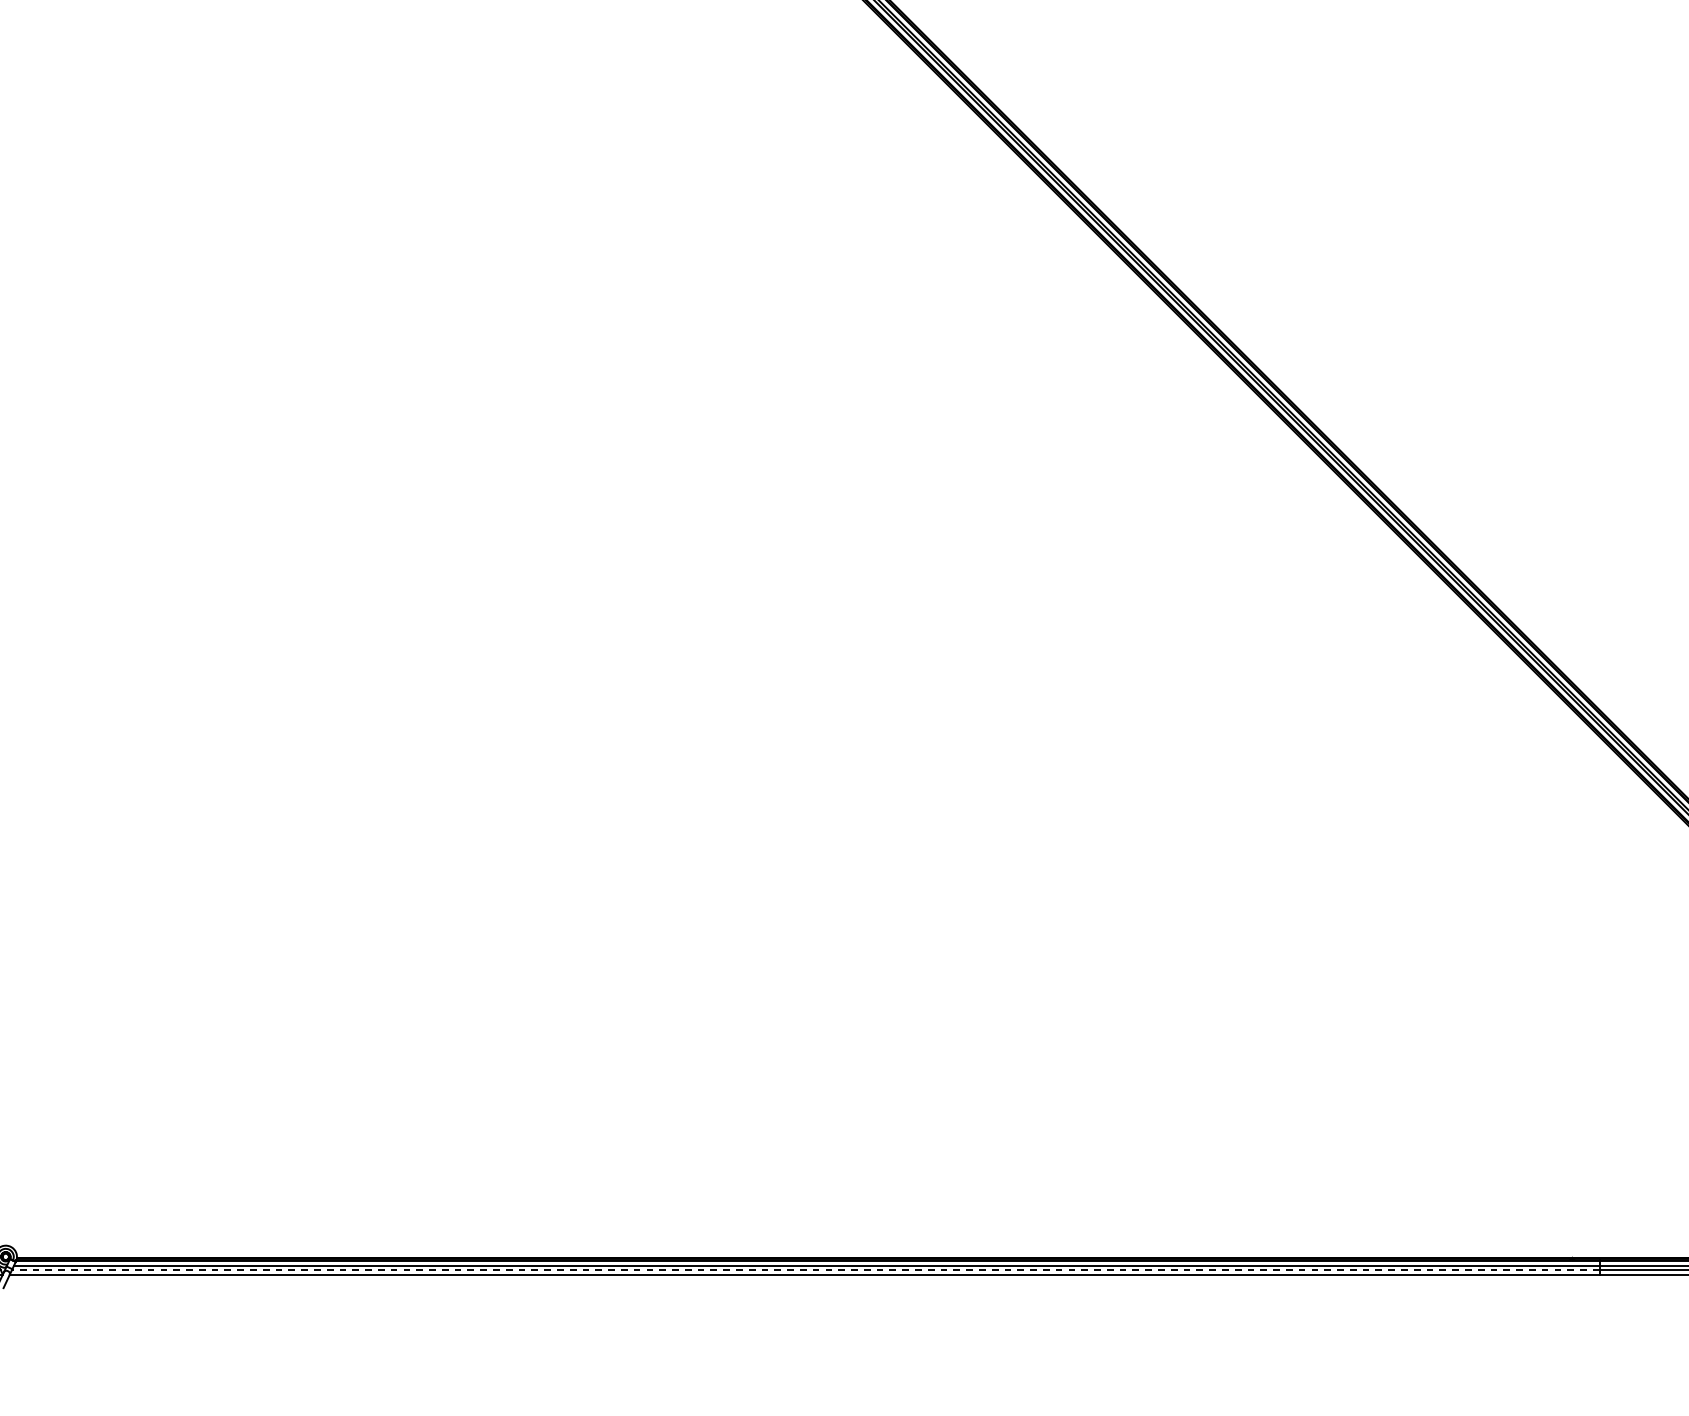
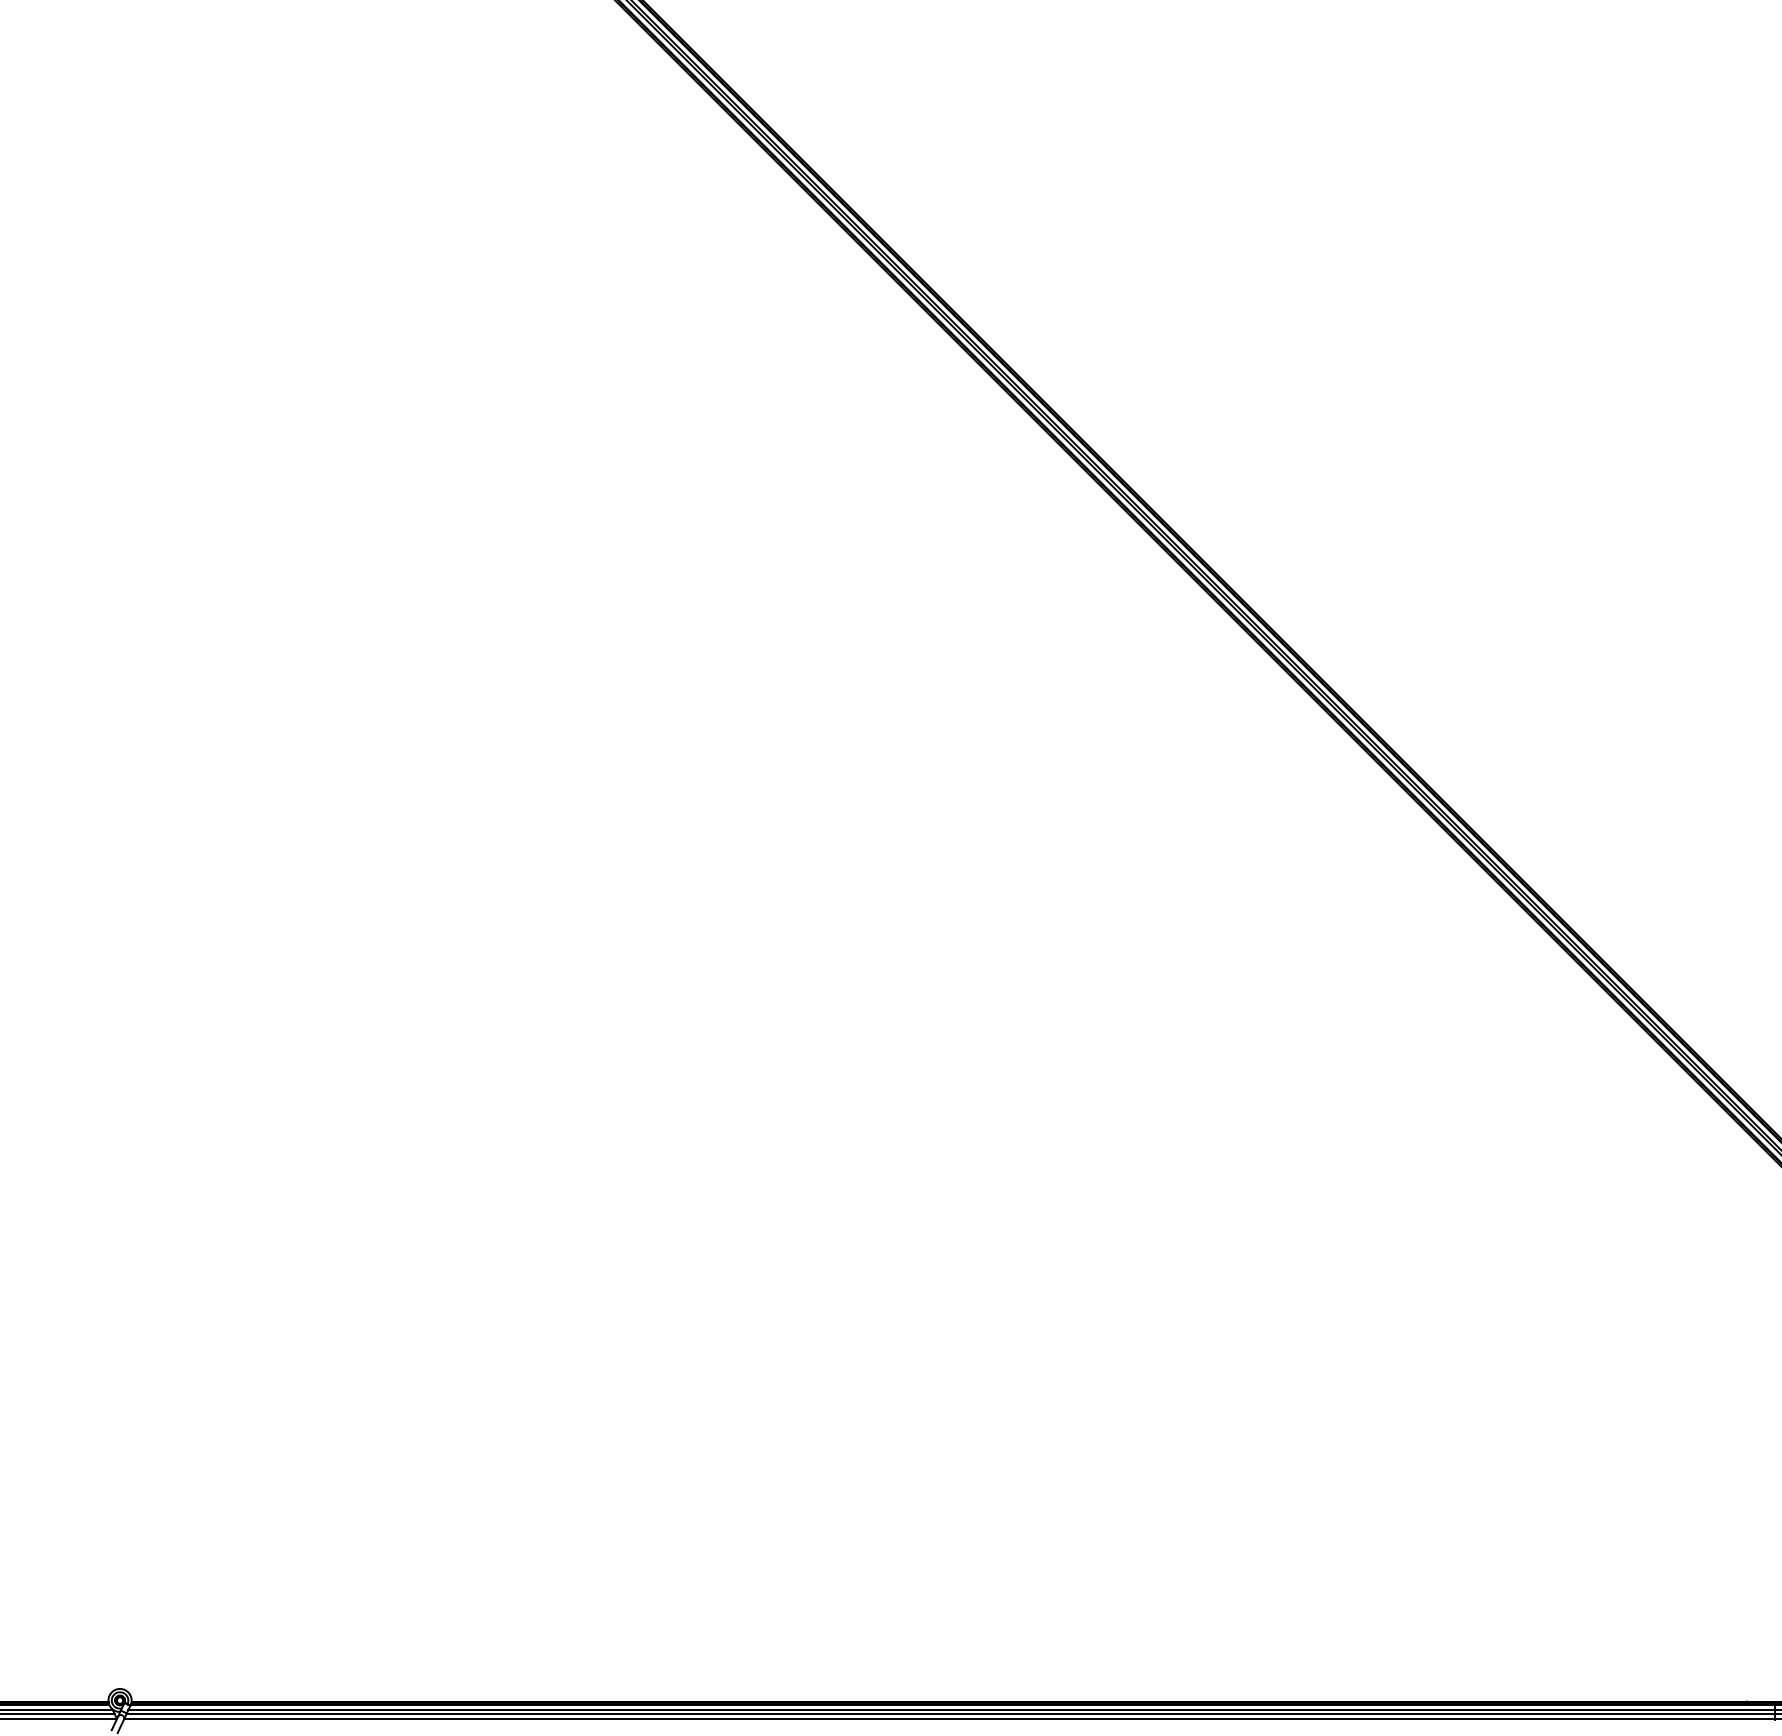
line: (805, 1270) -> (950, 1714), dashed -> solid

